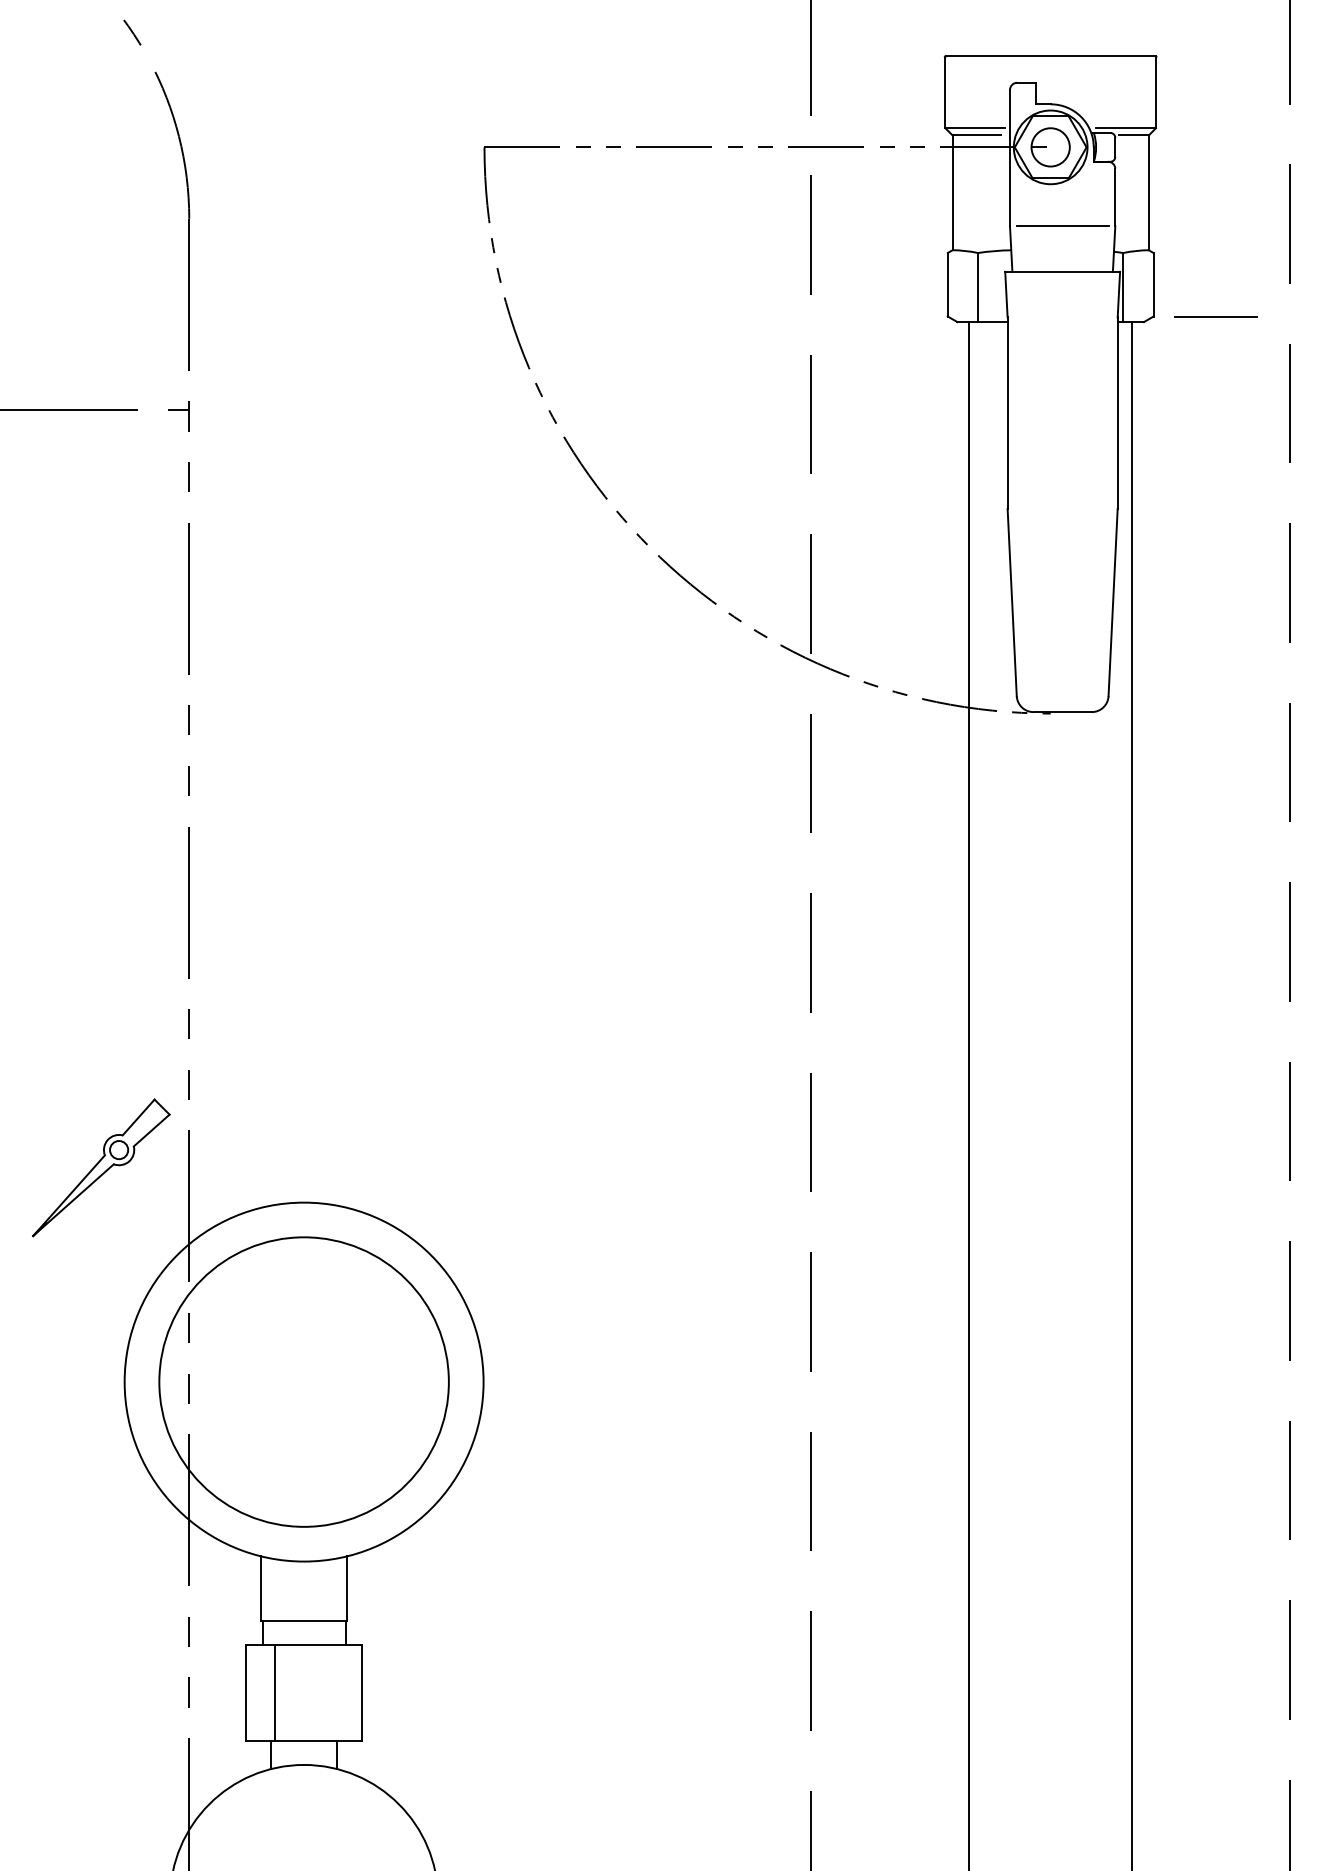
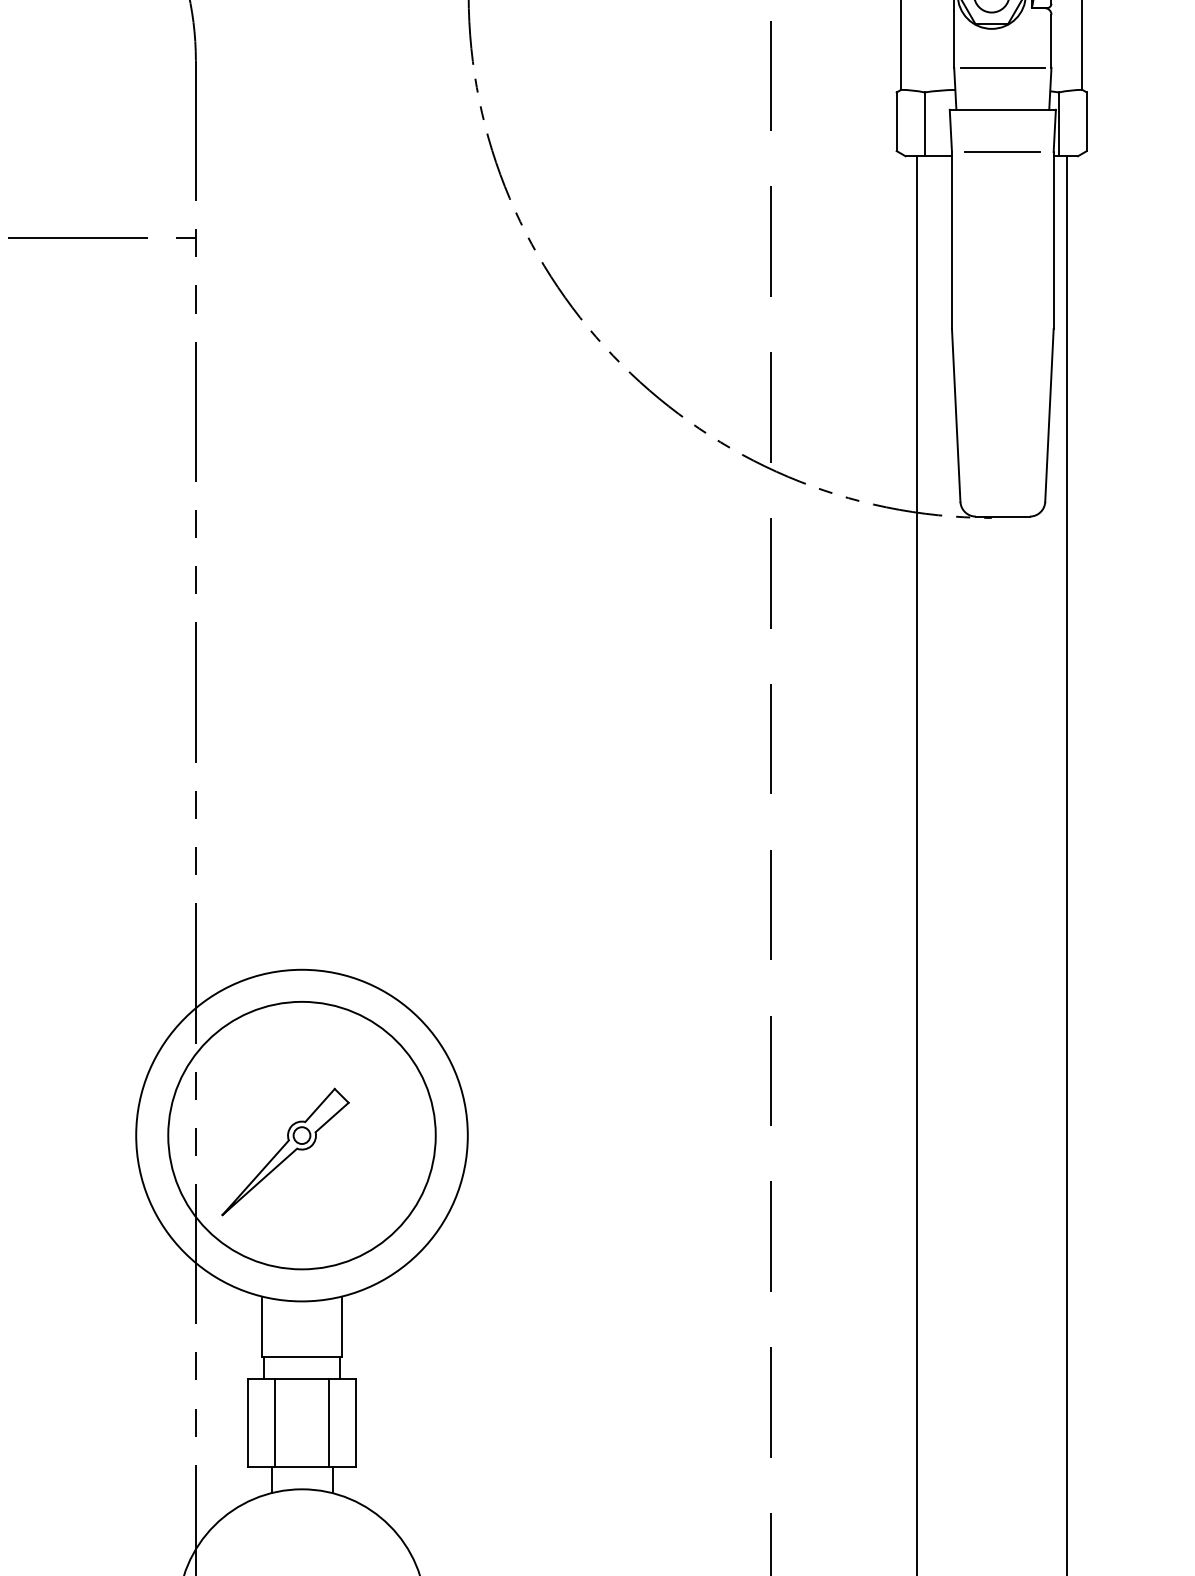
line: (1215, 316) -> (1001, 151), moved
part: (101, 1167) -> (285, 1151), moved
line: (333, 1693) -> (329, 1423), added

